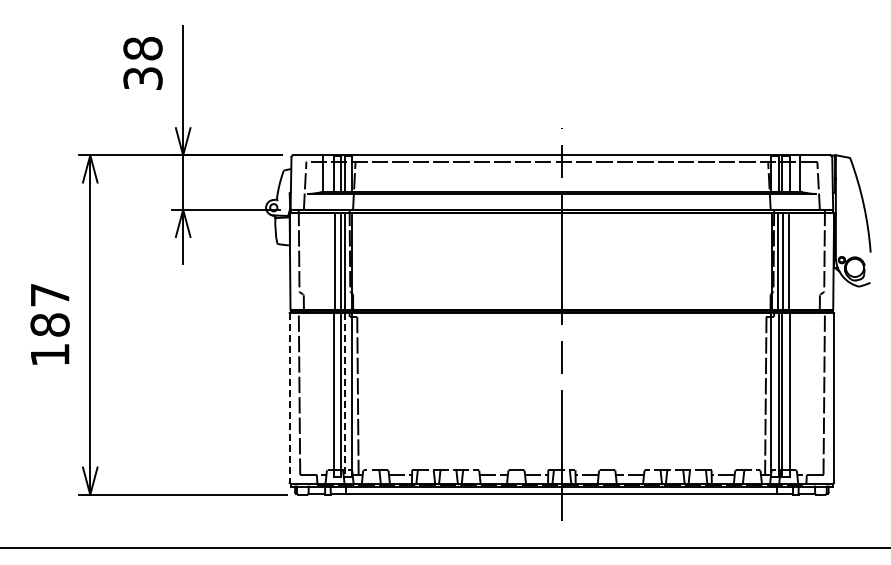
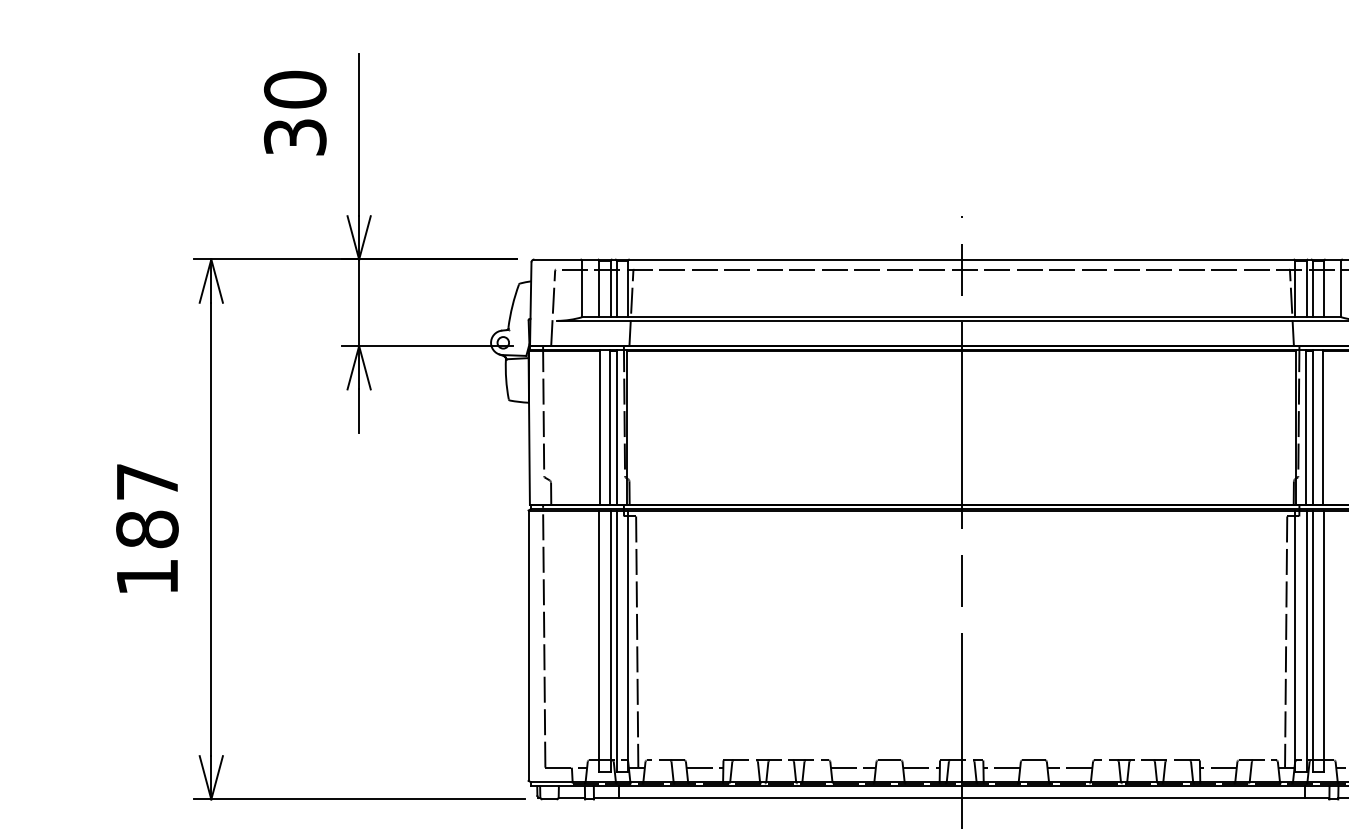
text: (142, 48) -> (294, 89), 38 -> 30
line: (345, 395) -> (617, 641), dashed -> solid
line: (289, 398) -> (528, 646), dashed -> solid

